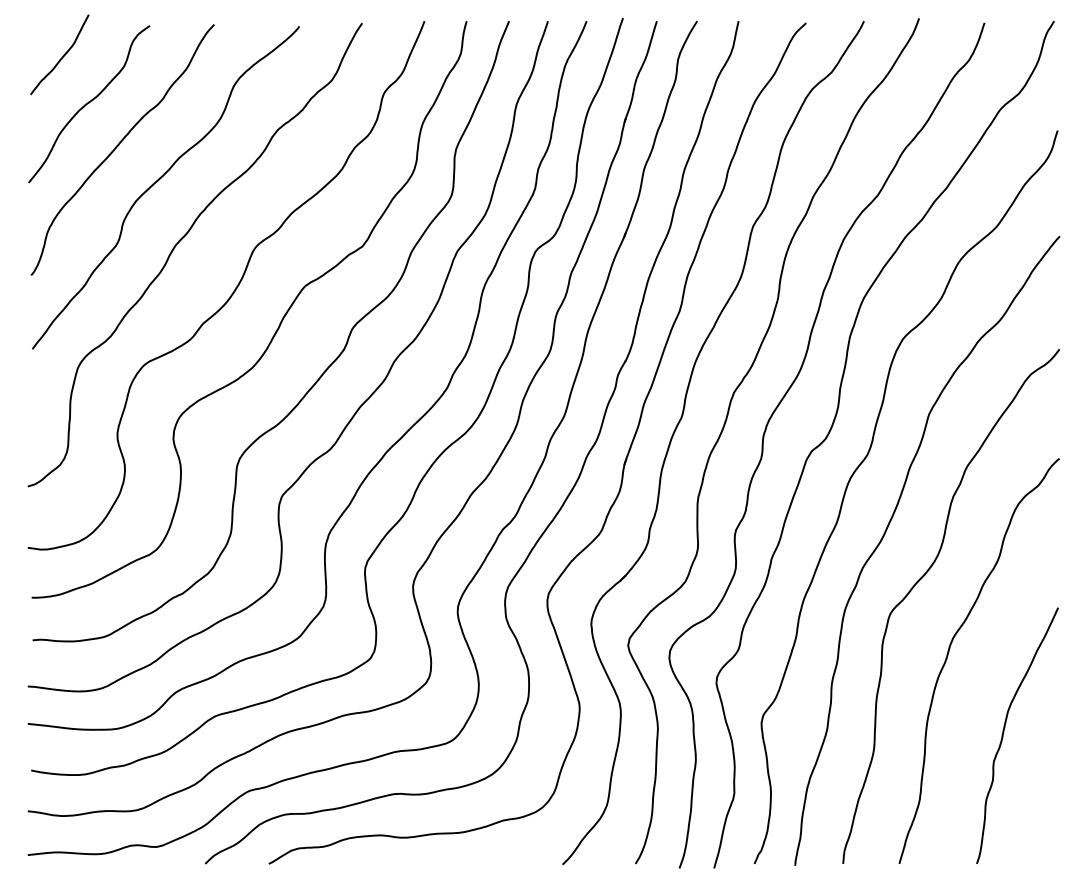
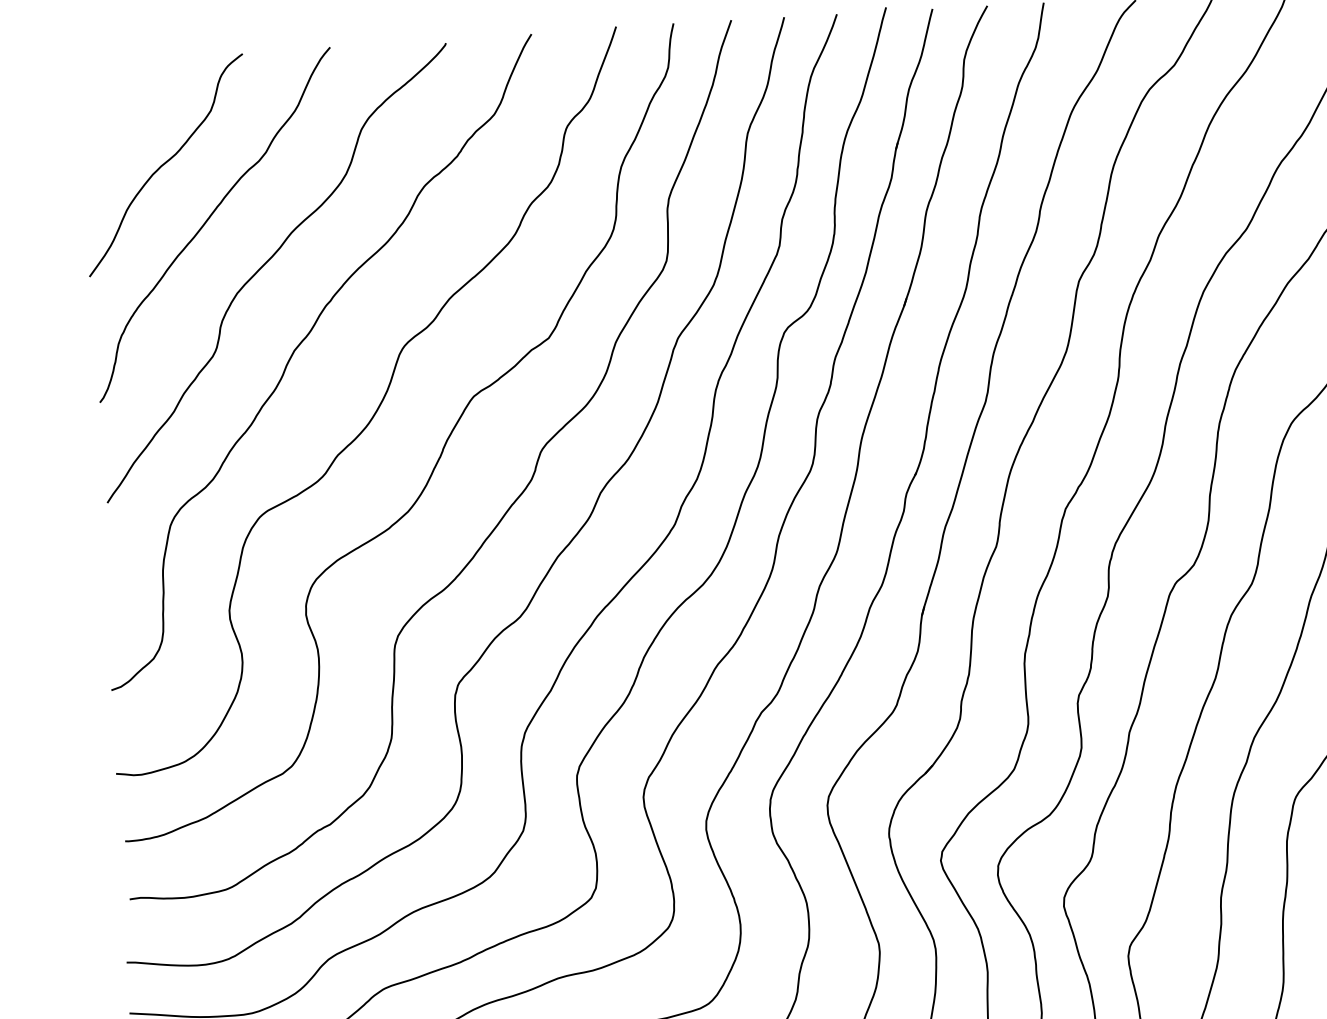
curve: (62, 56) -> (125, 102), removed

